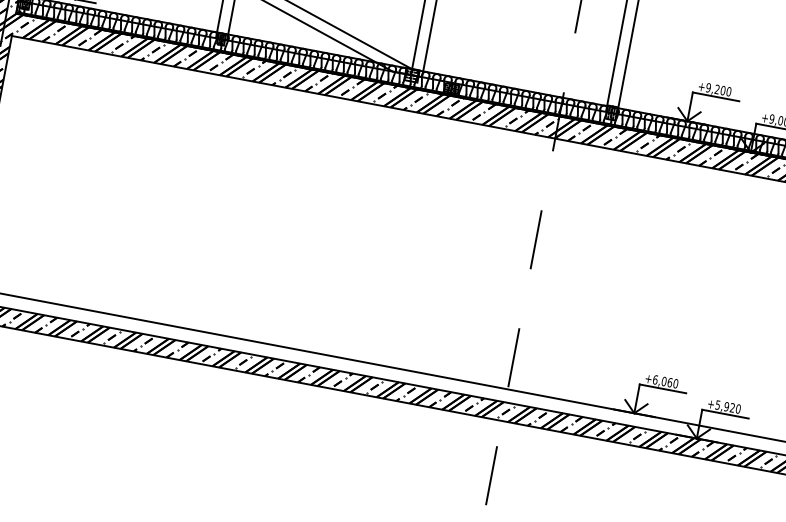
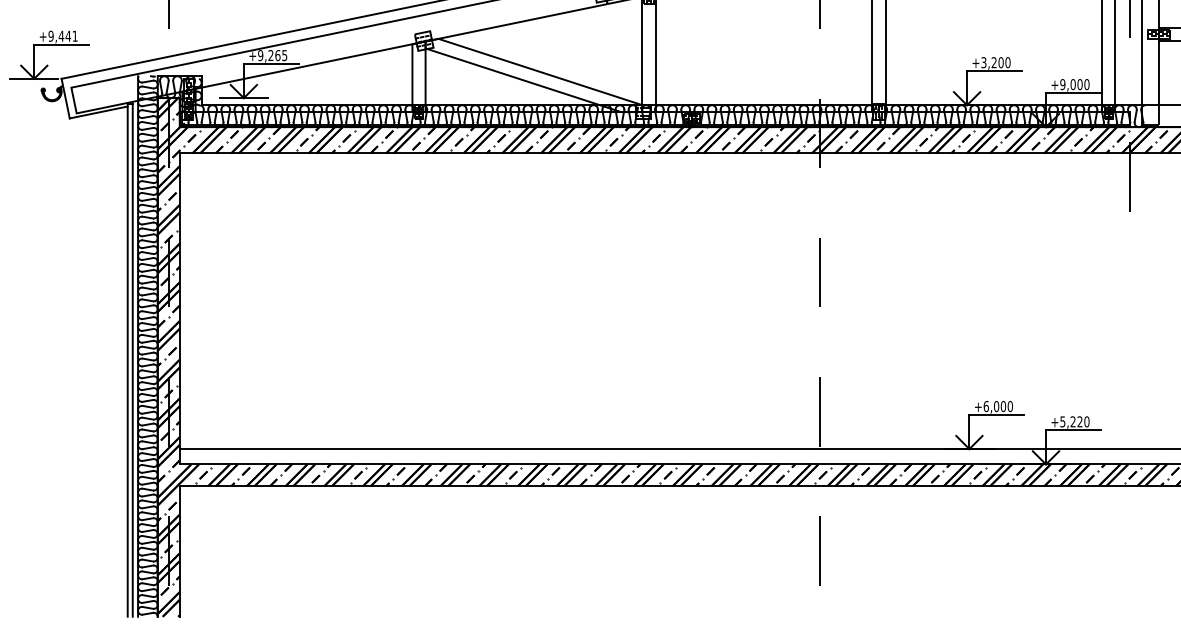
text: (708, 87) -> (983, 62), +9,200 -> +3,200
text: (670, 382) -> (1003, 406), +6,060 -> +6,000
text: (726, 406) -> (1072, 421), +5,920 -> +5,220

